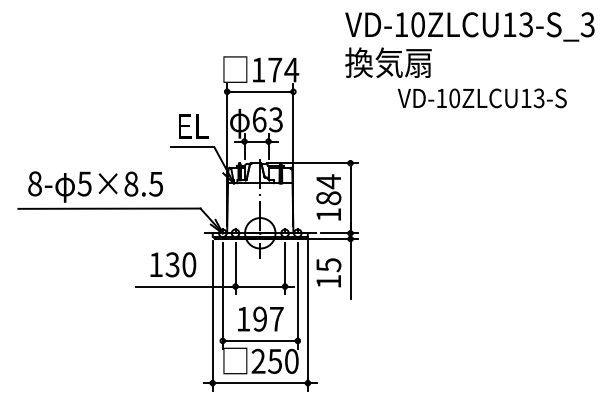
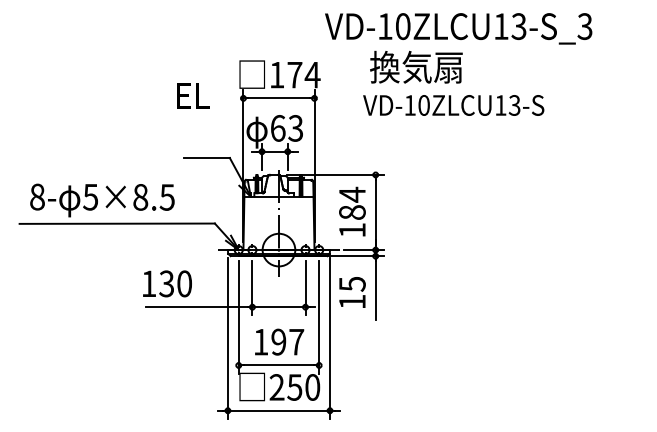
text: (469, 26) -> (458, 28), moved
text: (481, 98) -> (452, 105), moved
text: (193, 126) -> (193, 95), moved
text: (173, 264) -> (167, 283), moved

